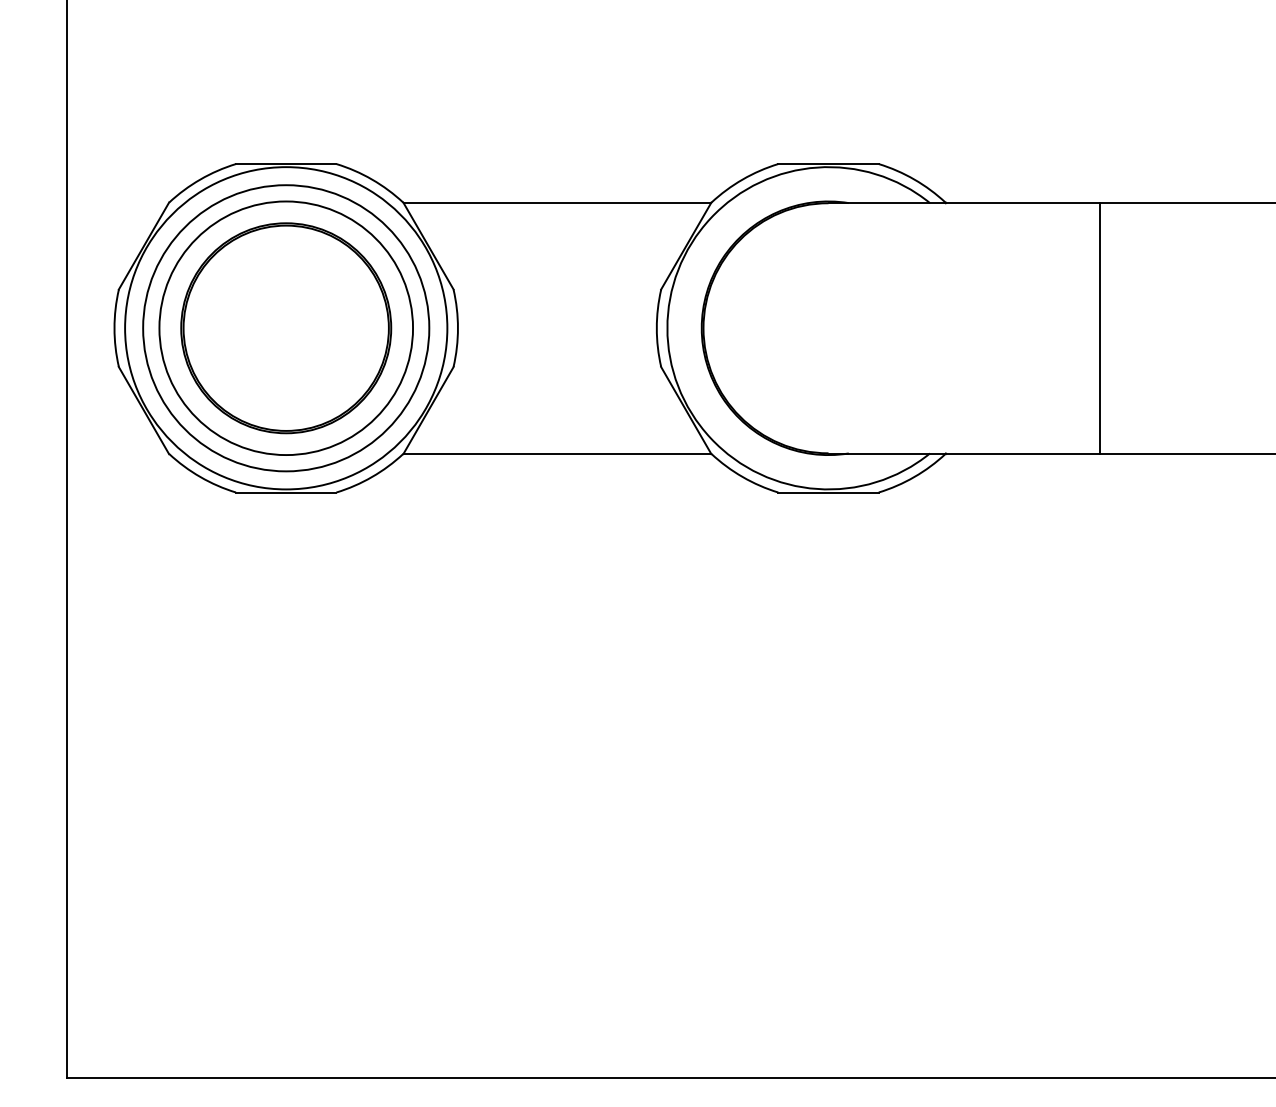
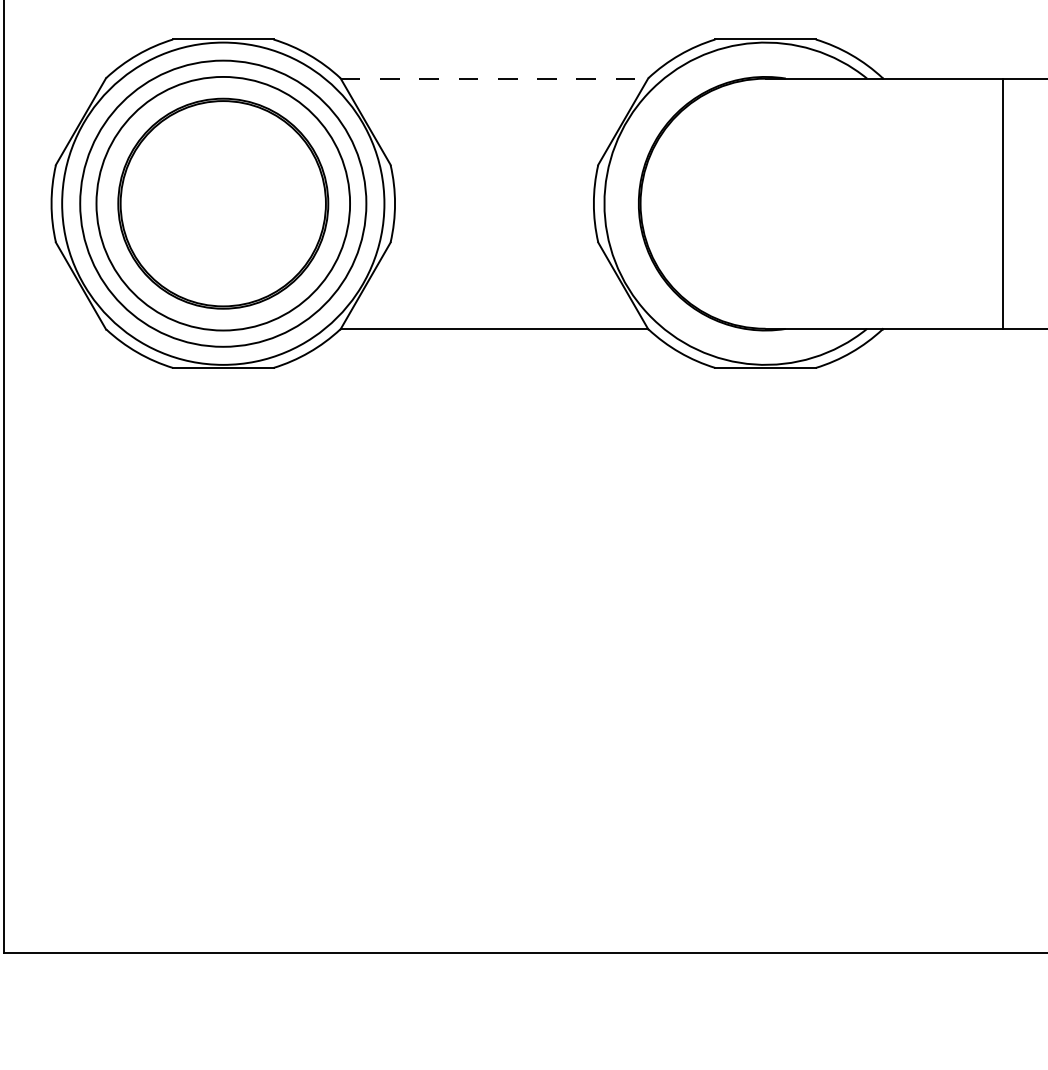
line: (557, 203) -> (494, 78), solid -> dashed
line: (1099, 328) -> (1002, 203), moved

